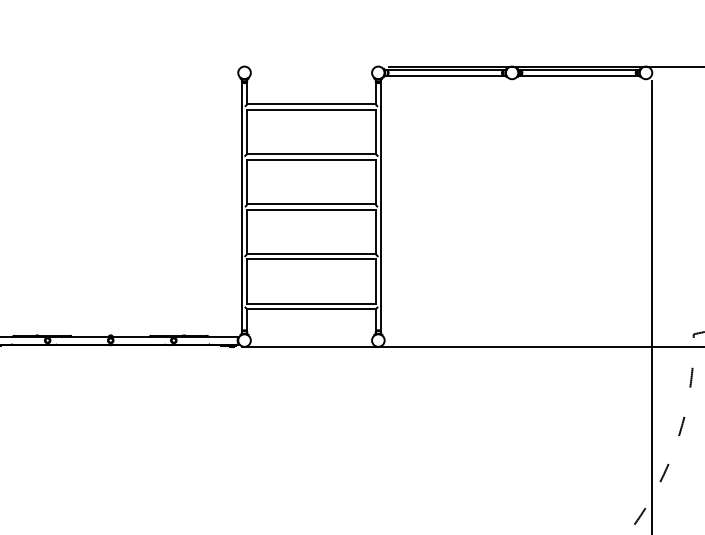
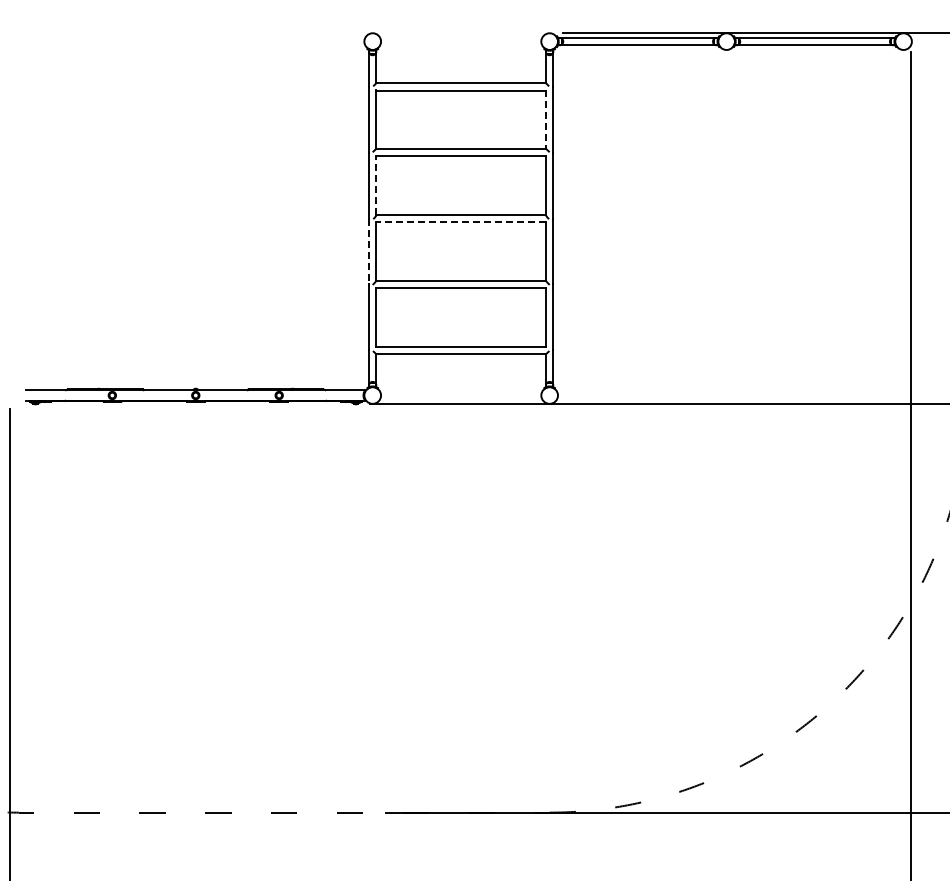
line: (375, 132) -> (545, 120), solid -> dashed
line: (247, 181) -> (376, 185), solid -> dashed
line: (311, 209) -> (461, 222), solid -> dashed
line: (241, 231) -> (368, 251), solid -> dashed

